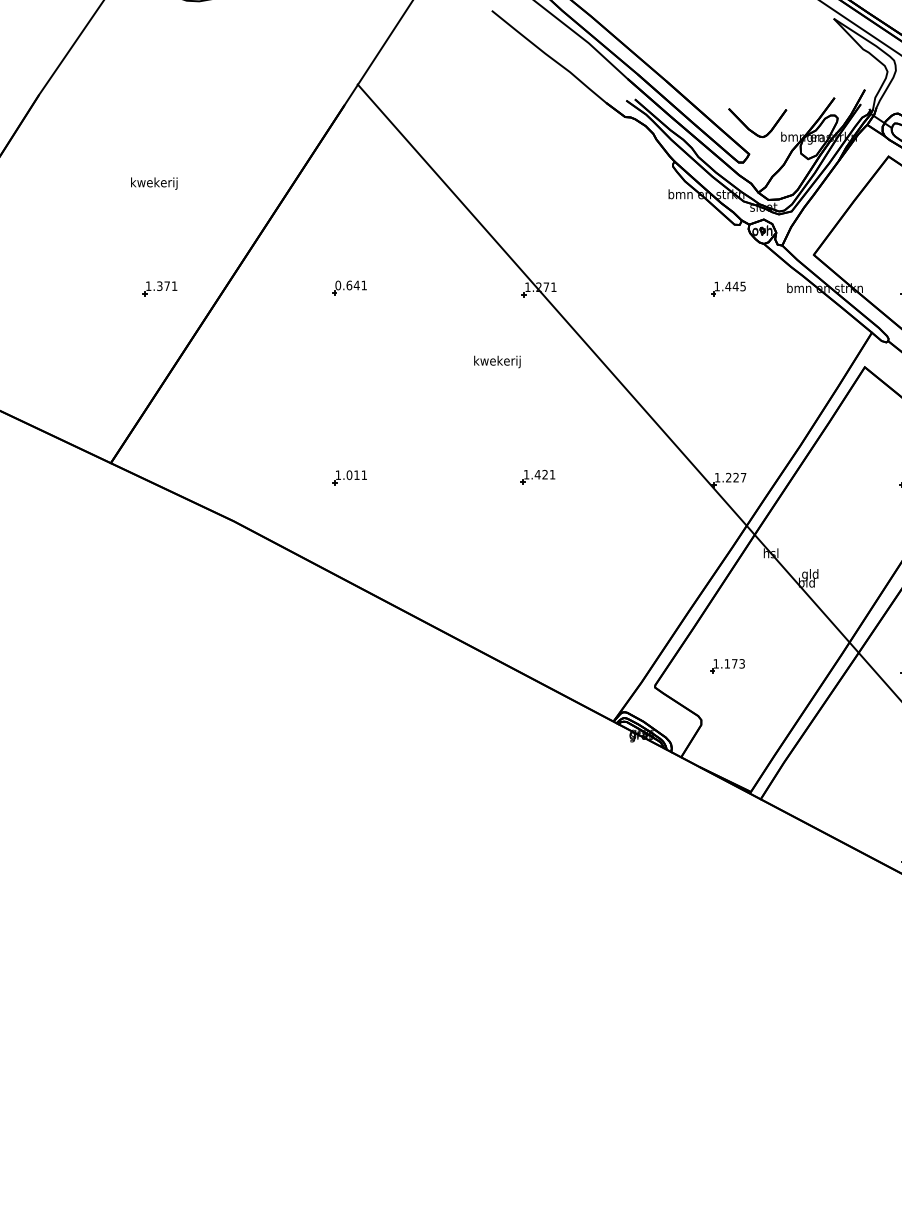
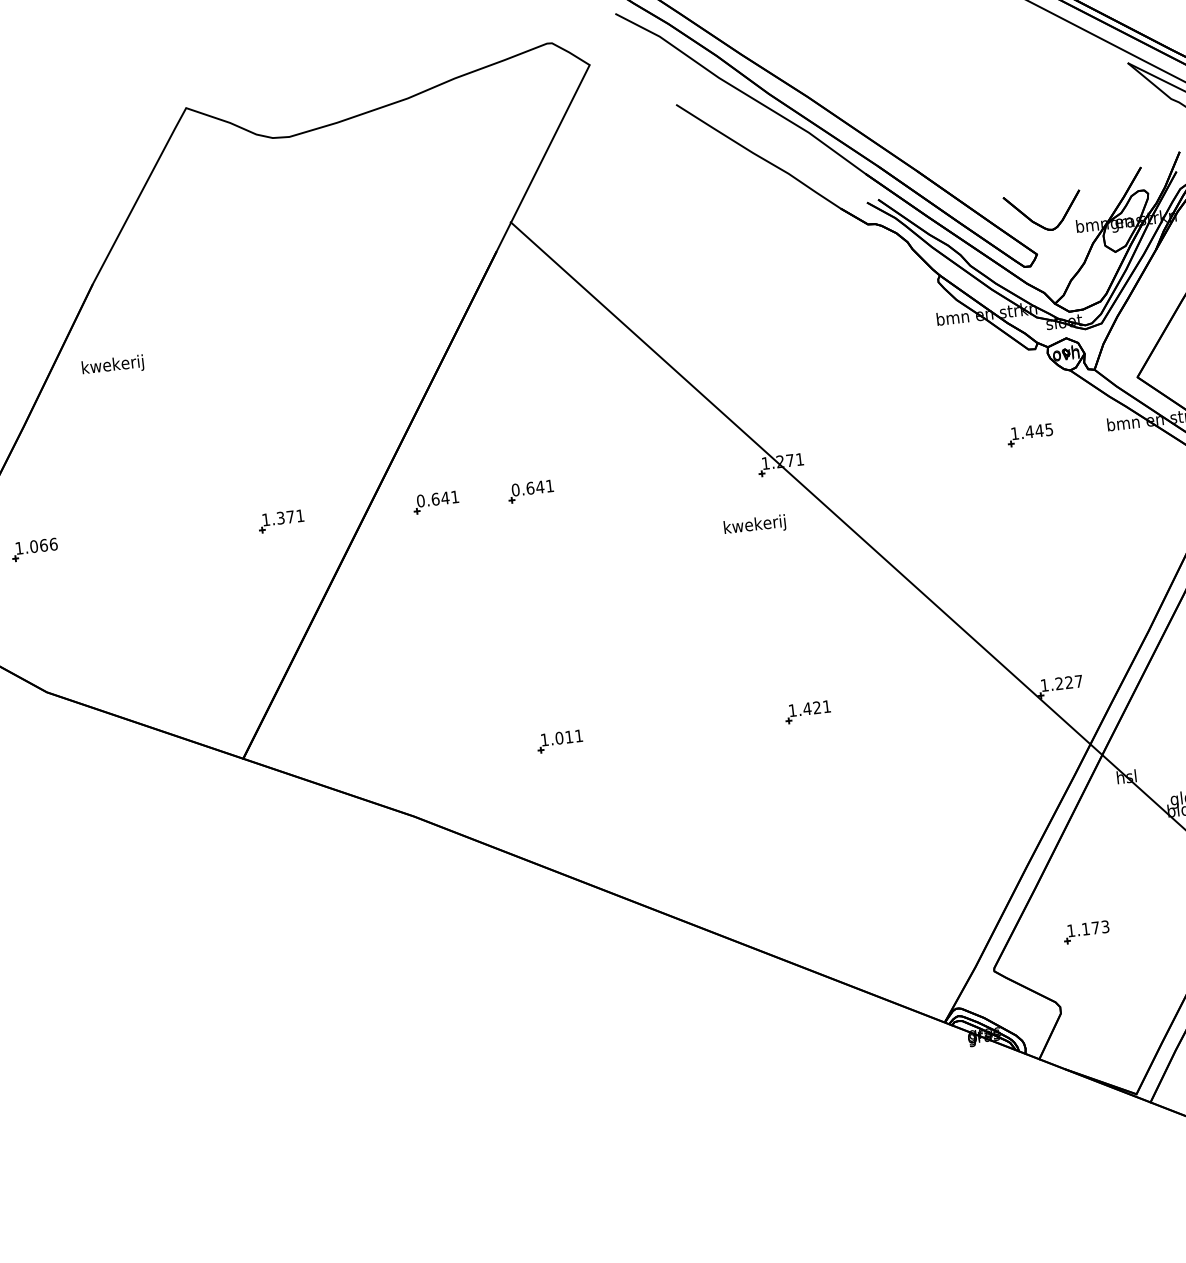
text: (154, 183) -> (113, 365), moved
part: (277, 287) -> (436, 501), added
text: (497, 361) -> (755, 525), moved

